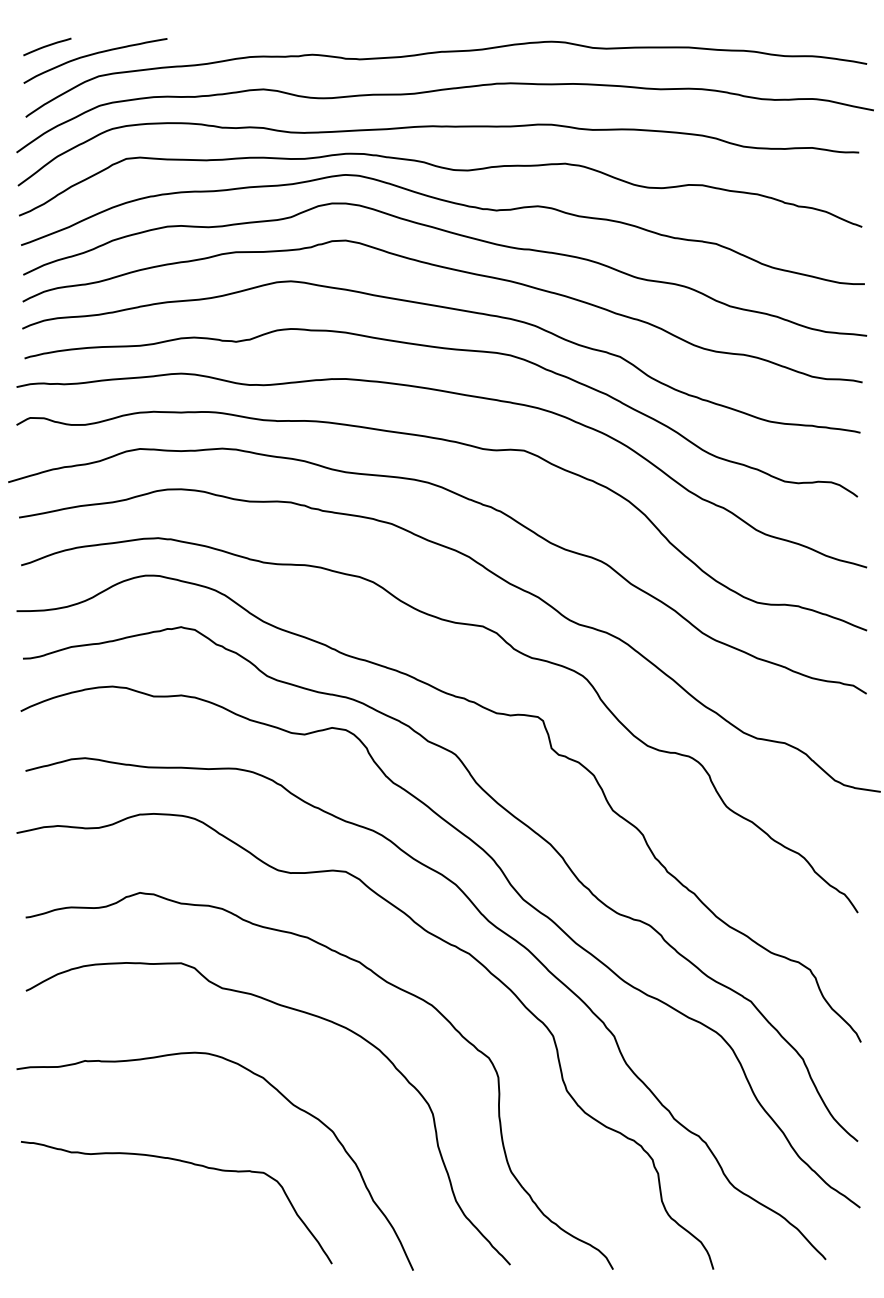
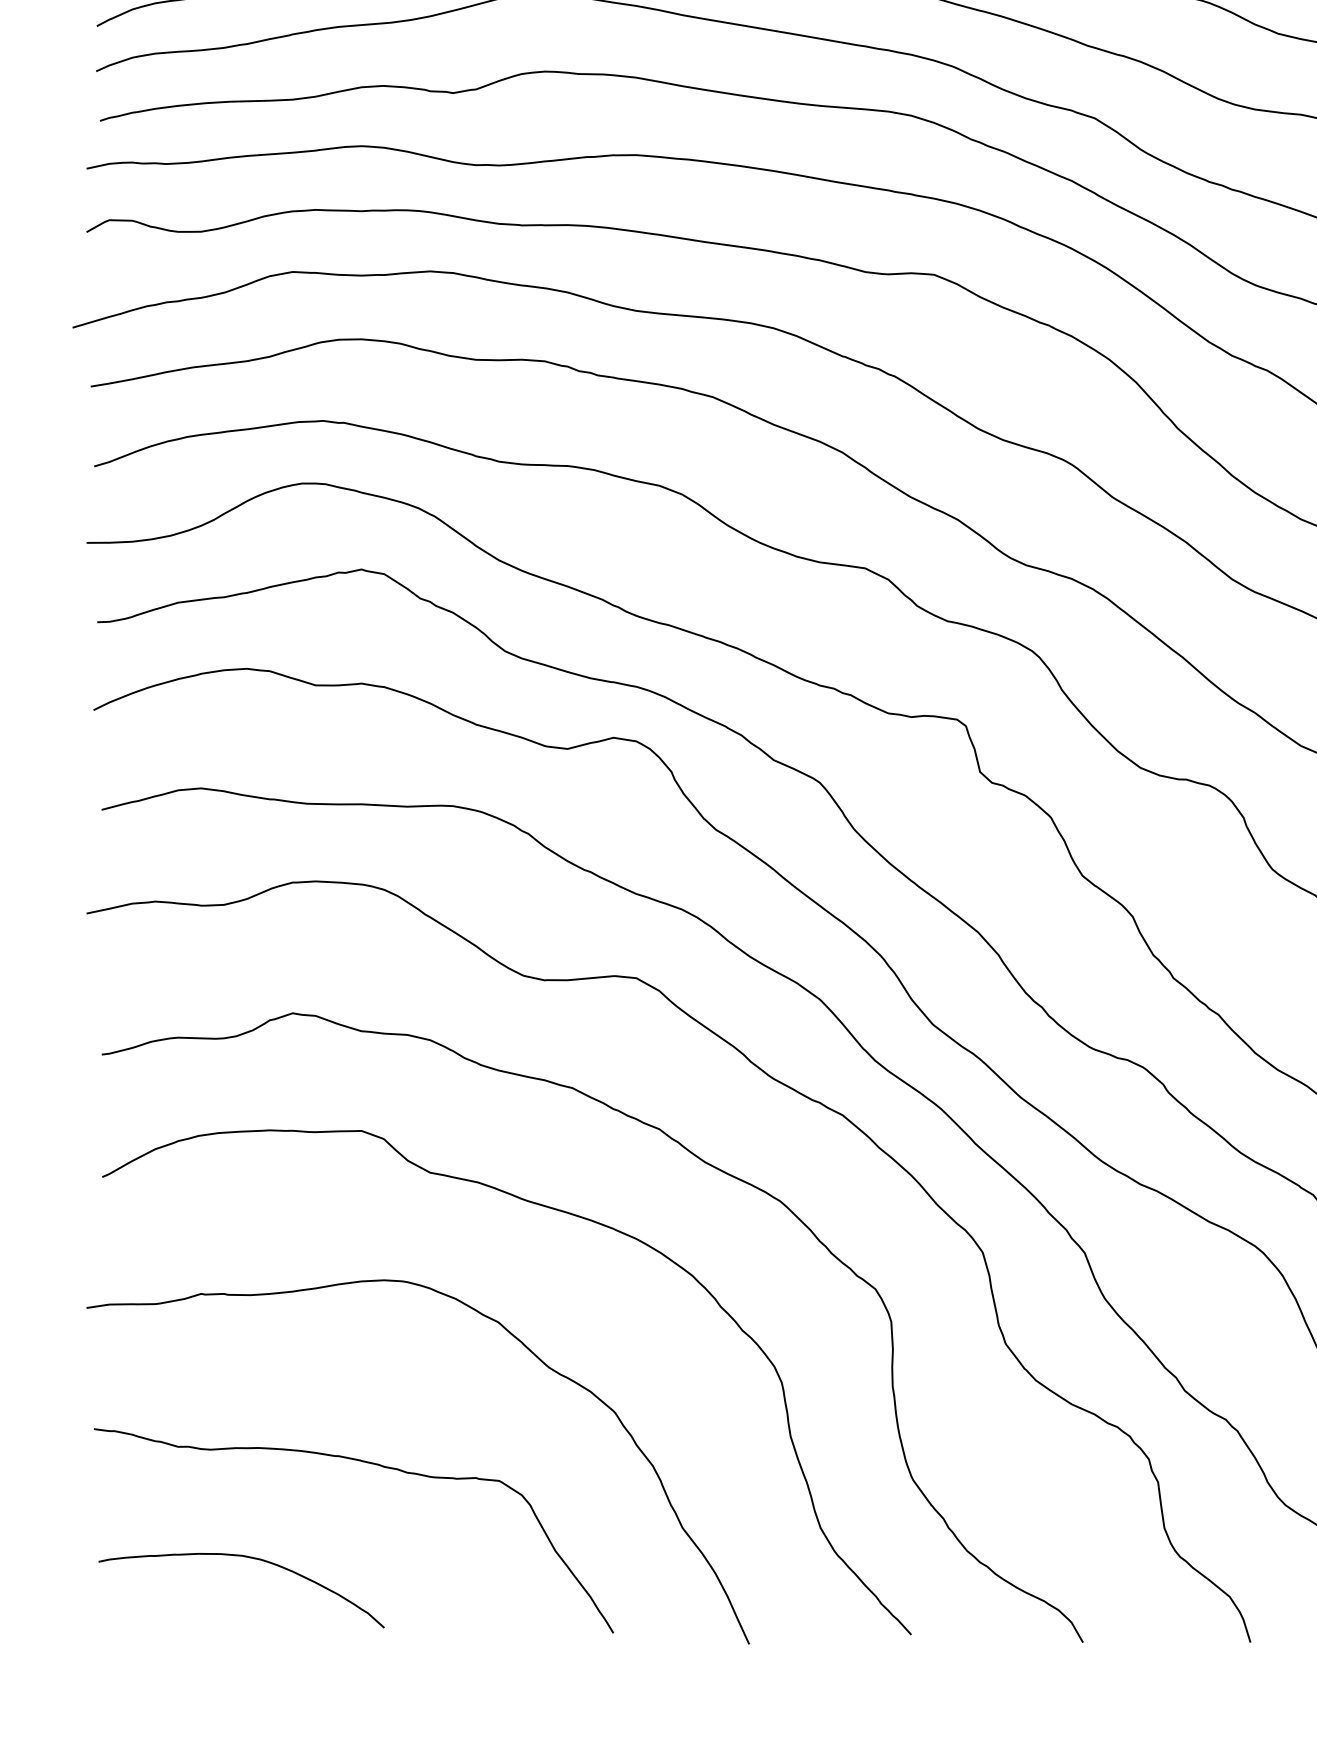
curve: (112, 1219) -> (246, 1558), added

